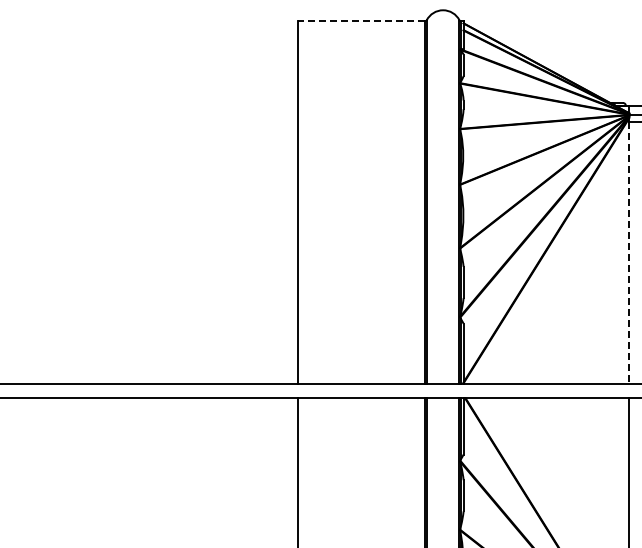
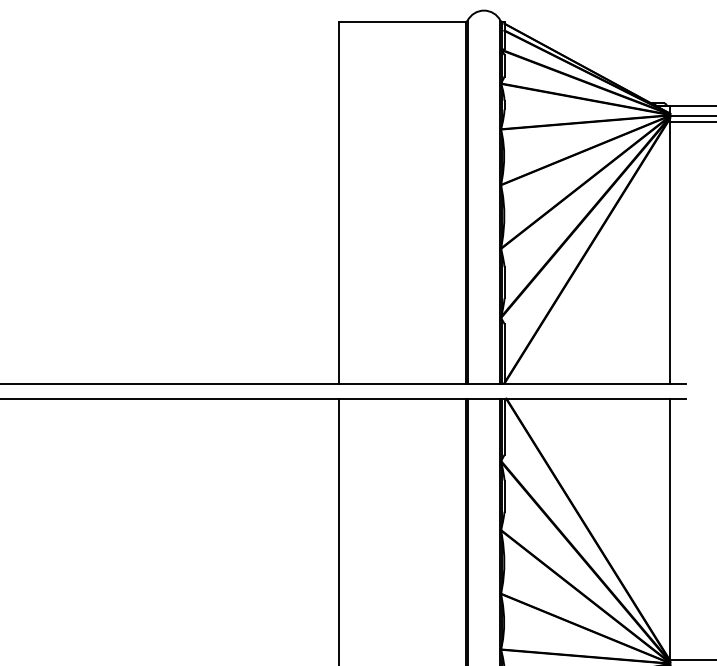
line: (361, 21) -> (402, 21), dashed -> solid
line: (629, 253) -> (670, 253), dashed -> solid

